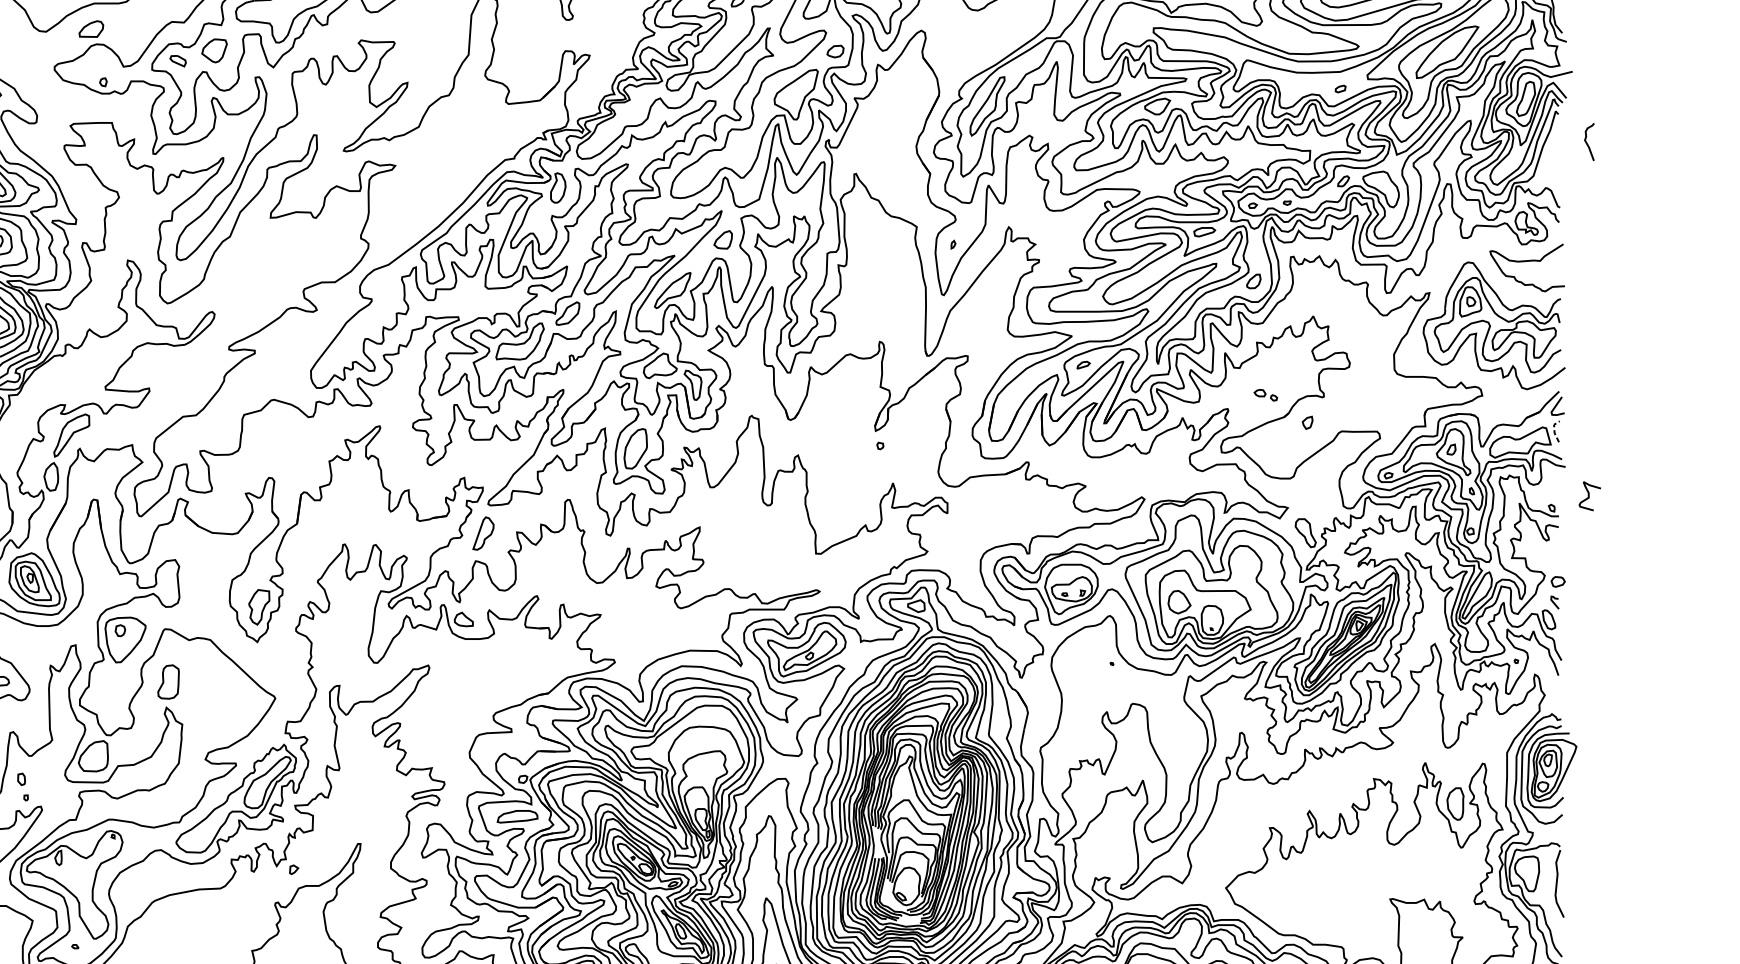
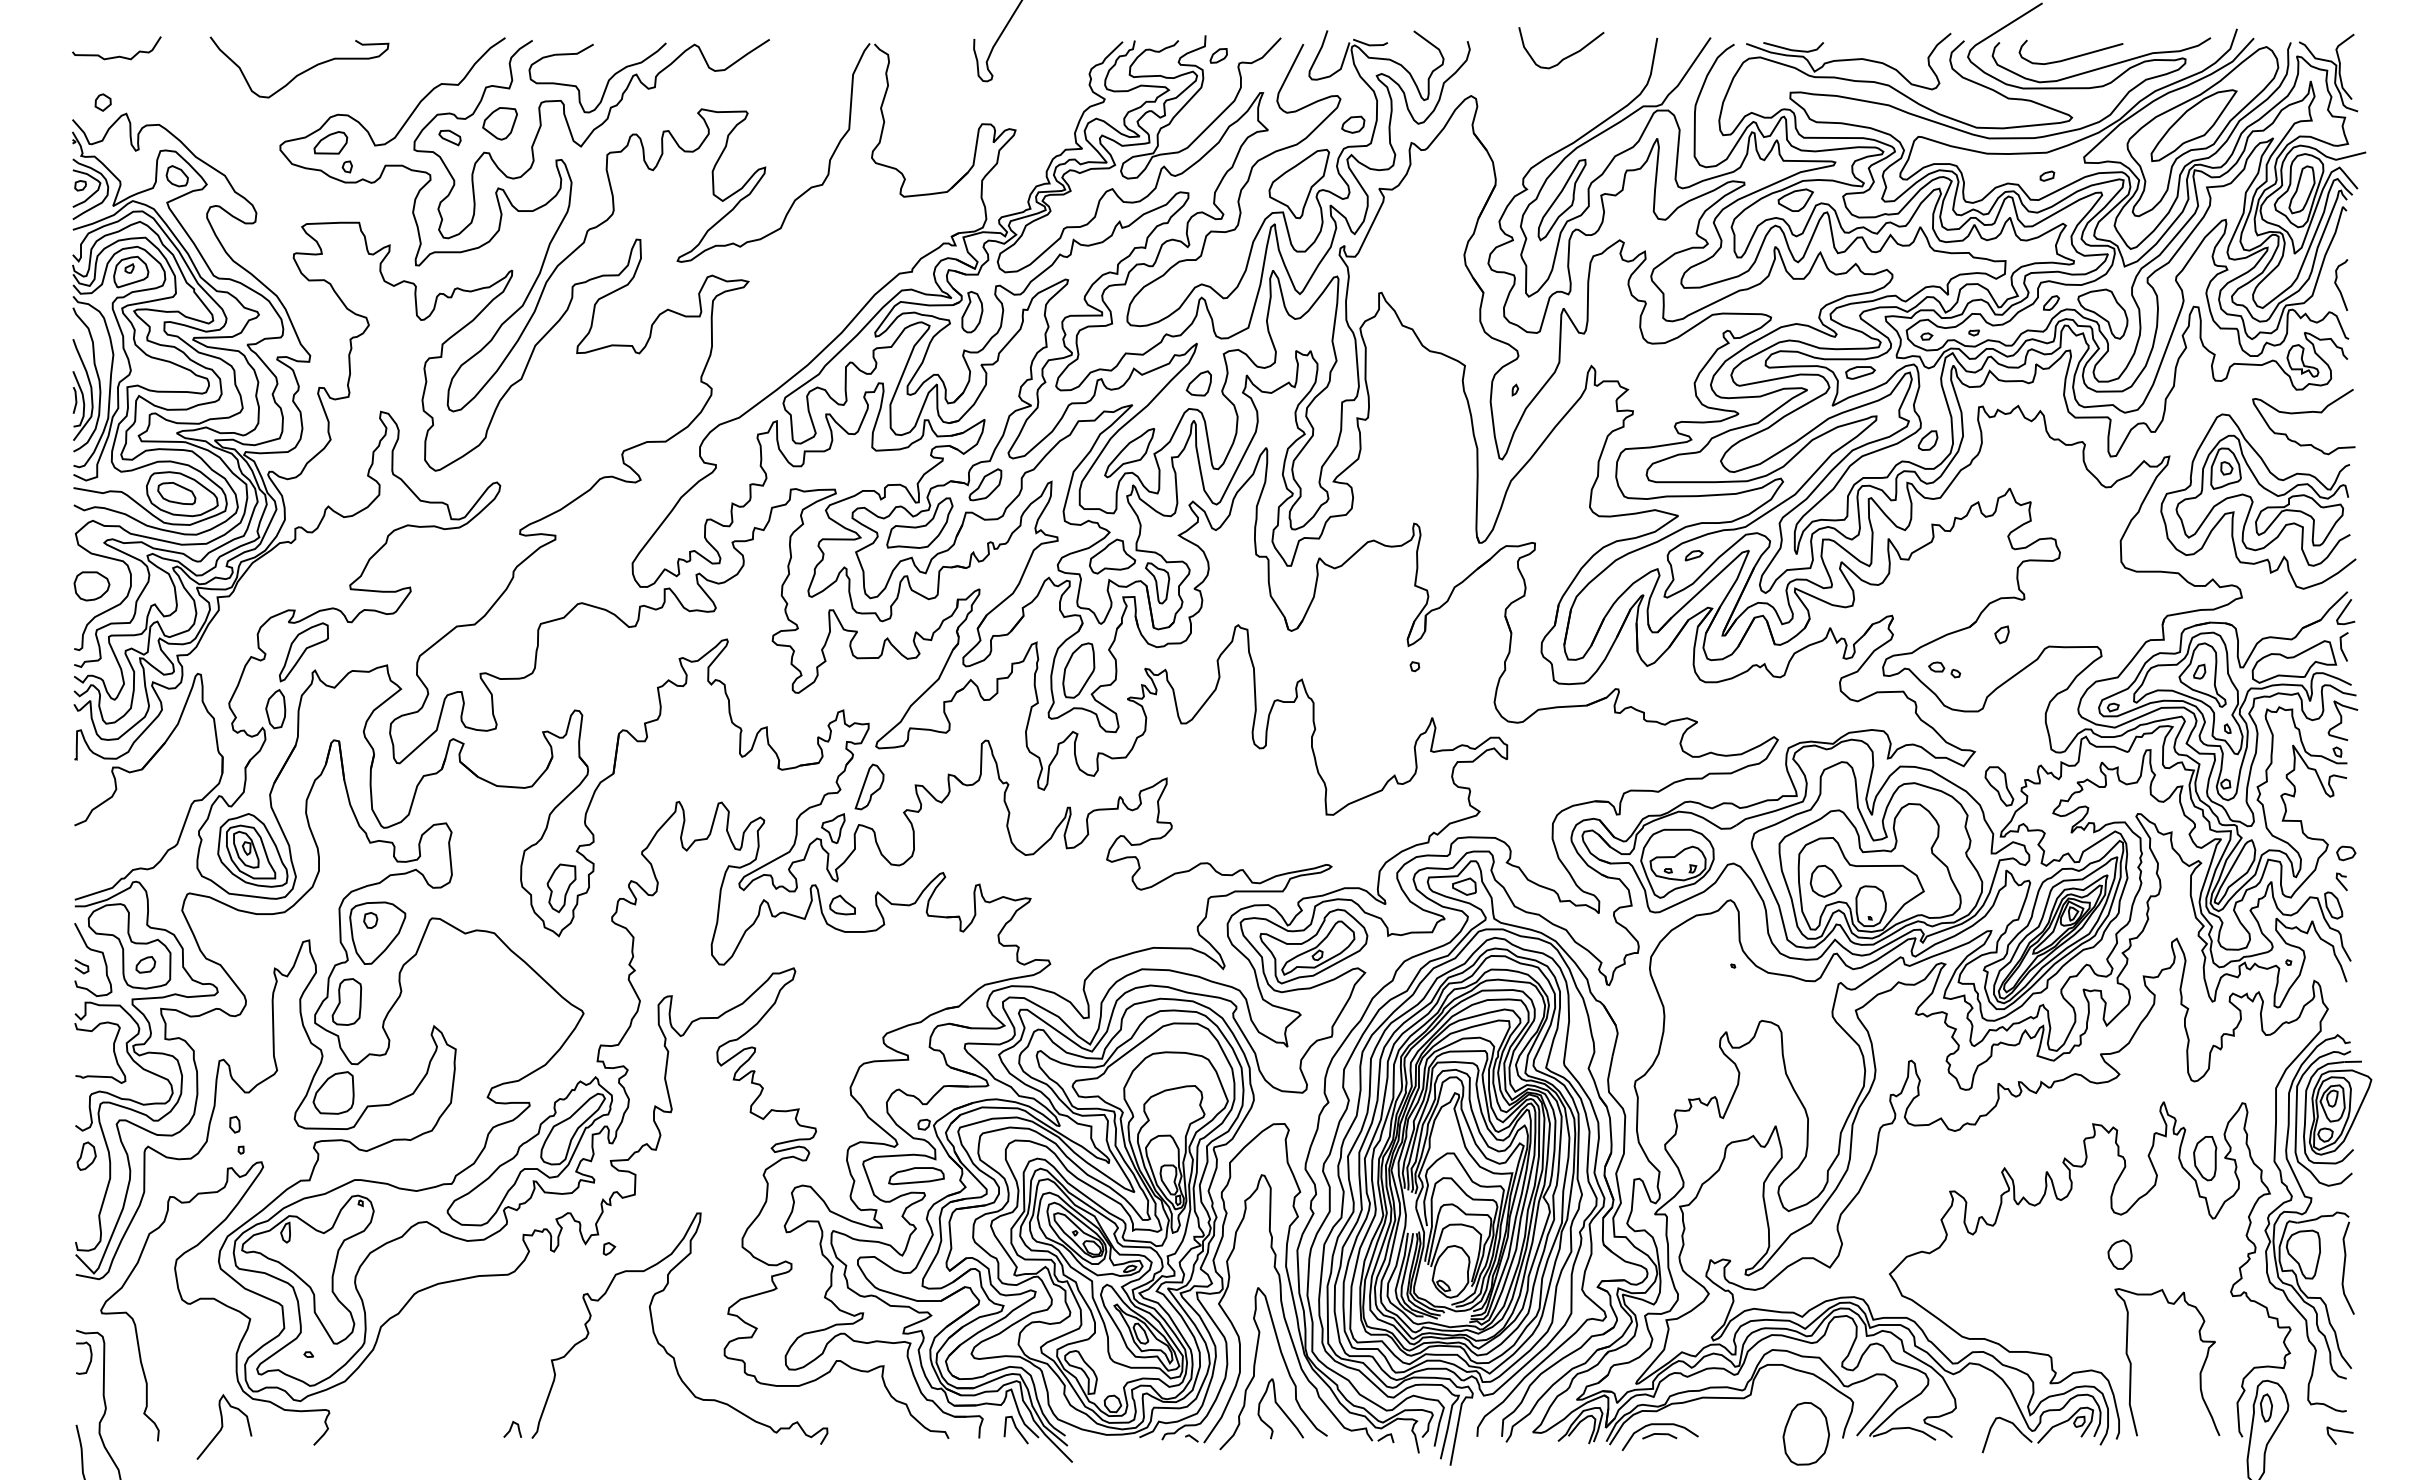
part: (91, 28) -> (330, 142), moved
curve: (1587, 143) -> (2338, 286), moved
part: (1265, 394) -> (1944, 669), moved
line: (1554, 430) -> (2341, 645), dashed -> solid
curve: (1589, 496) -> (2342, 720), moved
part: (457, 563) -> (833, 828), added
part: (168, 681) -> (346, 1001), moved
part: (1393, 873) -> (2119, 1254), added

